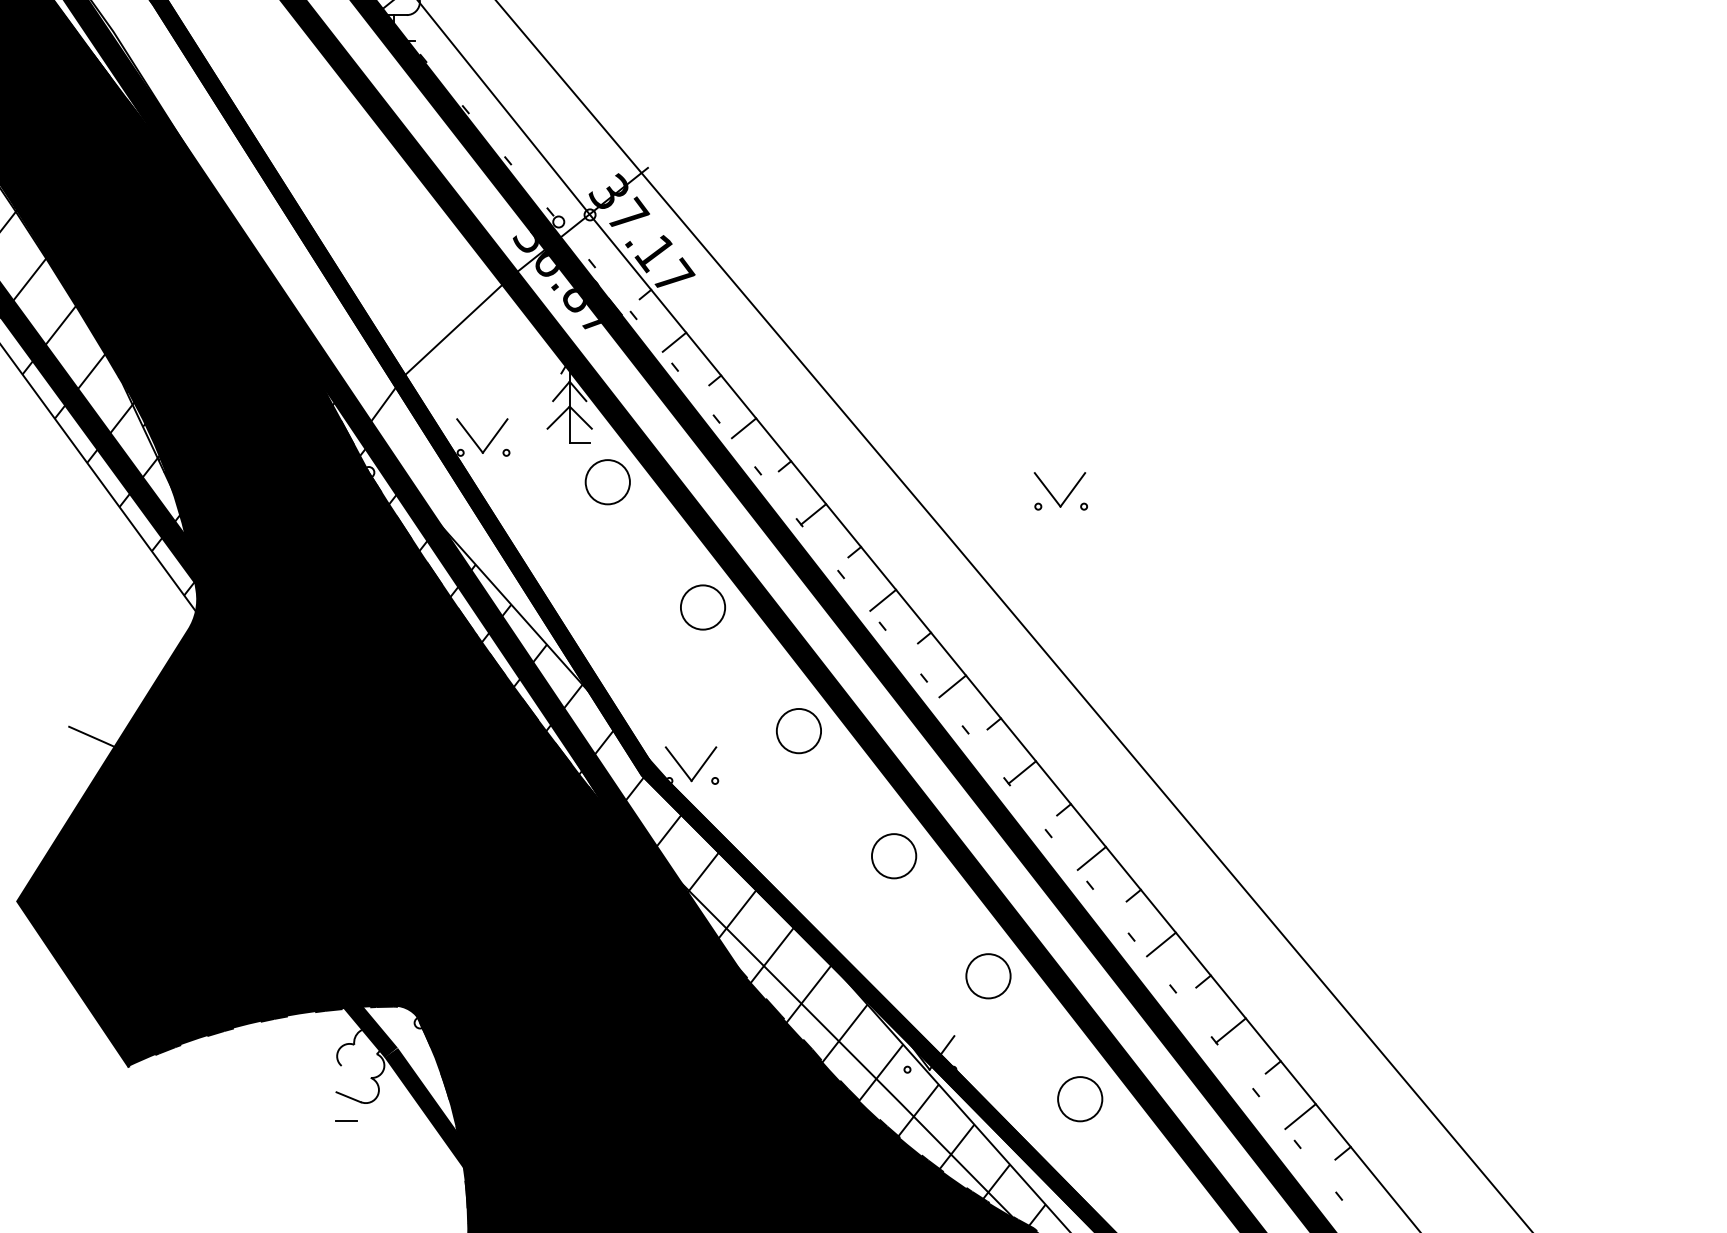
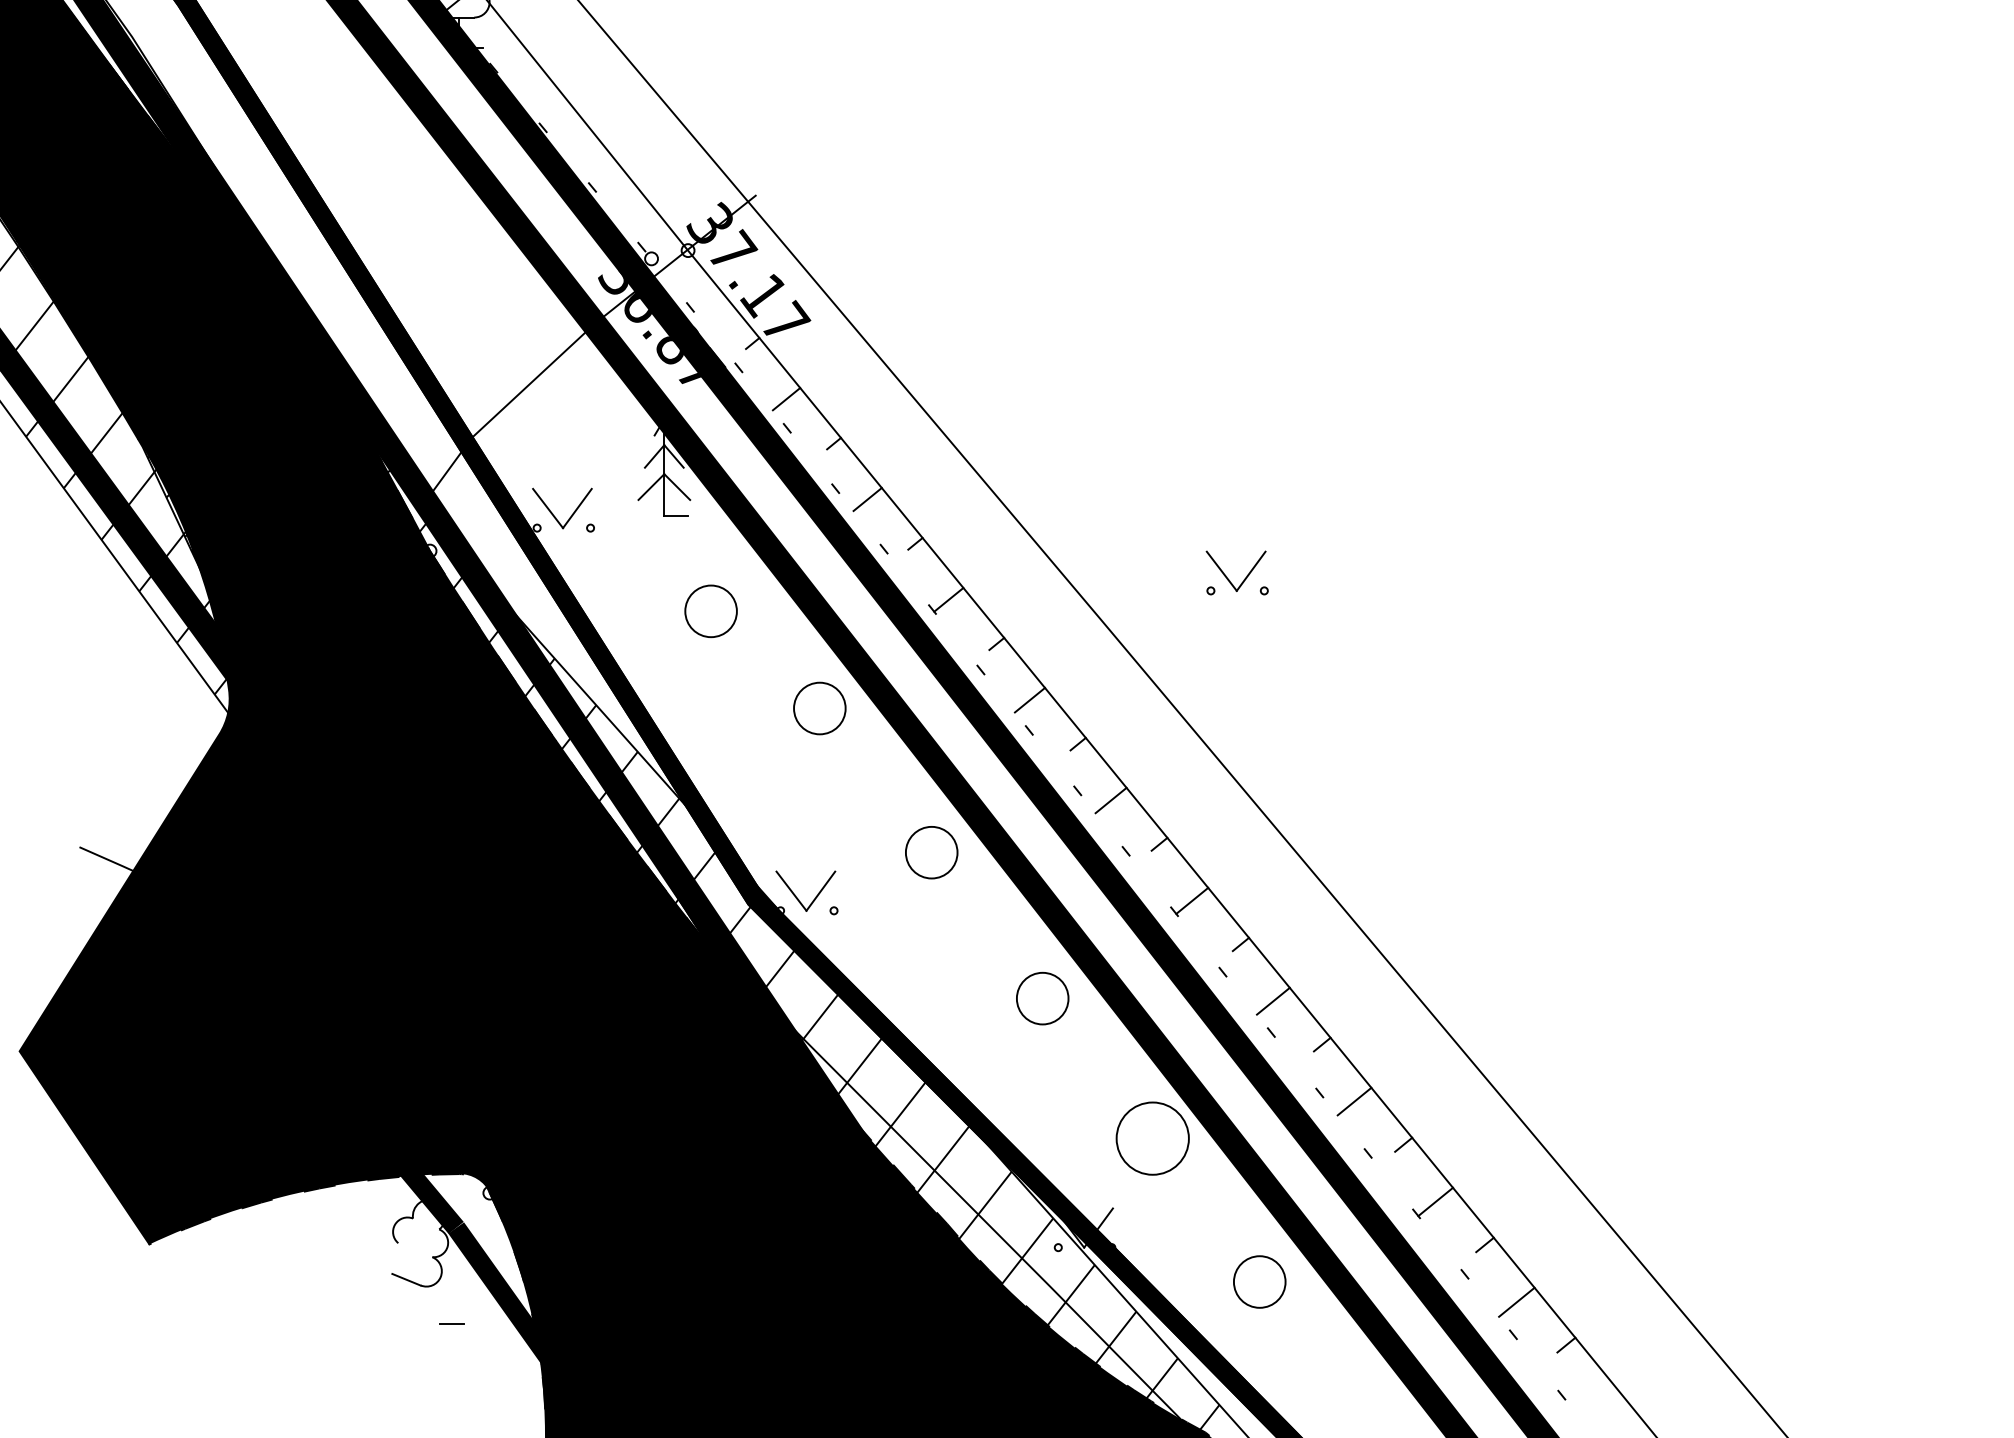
circle: (607, 482) -> (710, 611), moved
circle: (988, 976) -> (1152, 1138), size x1.4
line: (346, 1120) -> (451, 1324), moved

